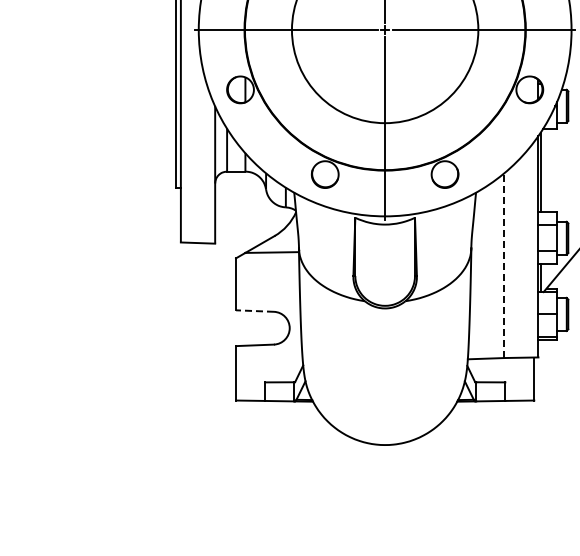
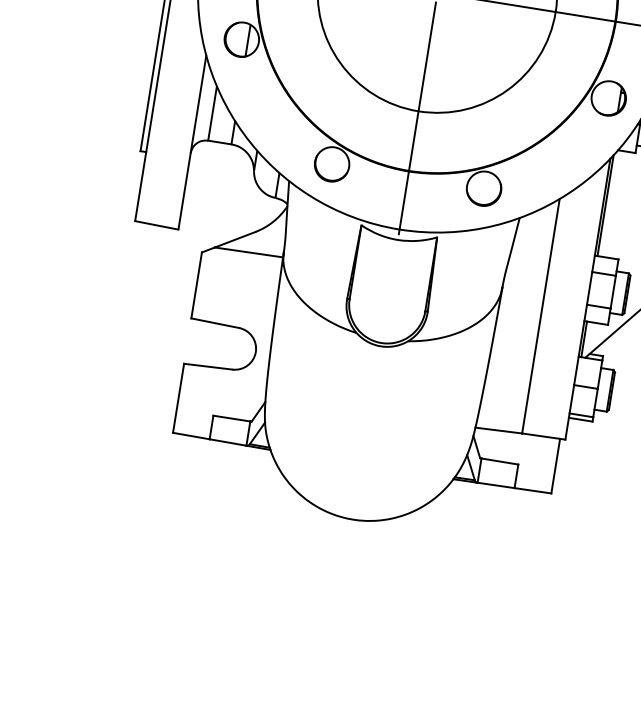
line: (504, 265) -> (541, 316), dashed -> solid
line: (255, 311) -> (215, 323), dashed -> solid

